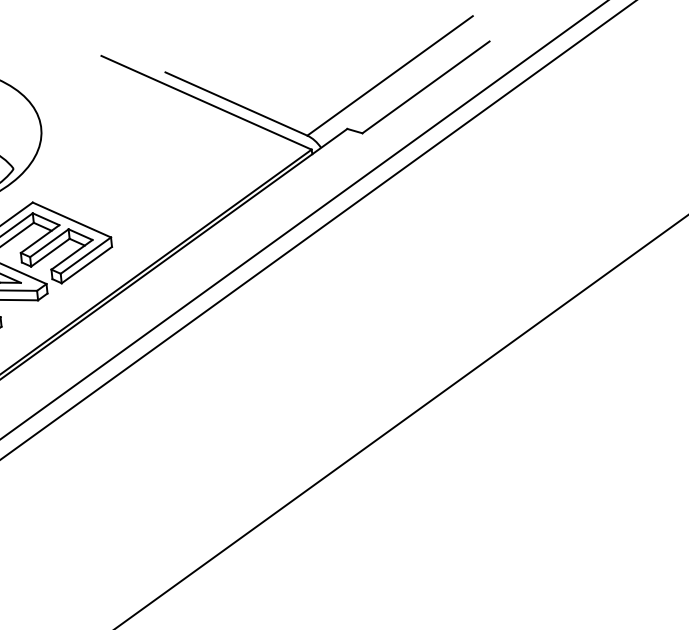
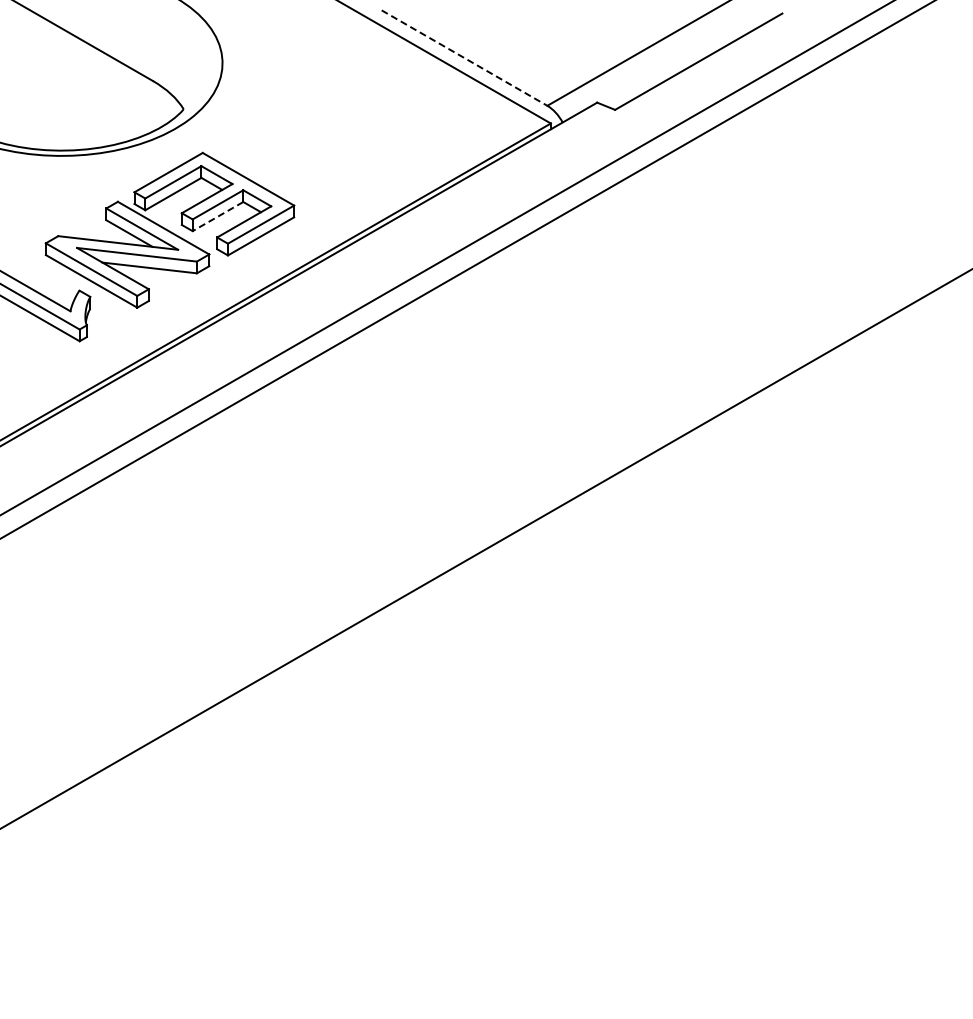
line: (236, 104) -> (464, 58), solid -> dashed
line: (49, 252) -> (217, 216), solid -> dashed

